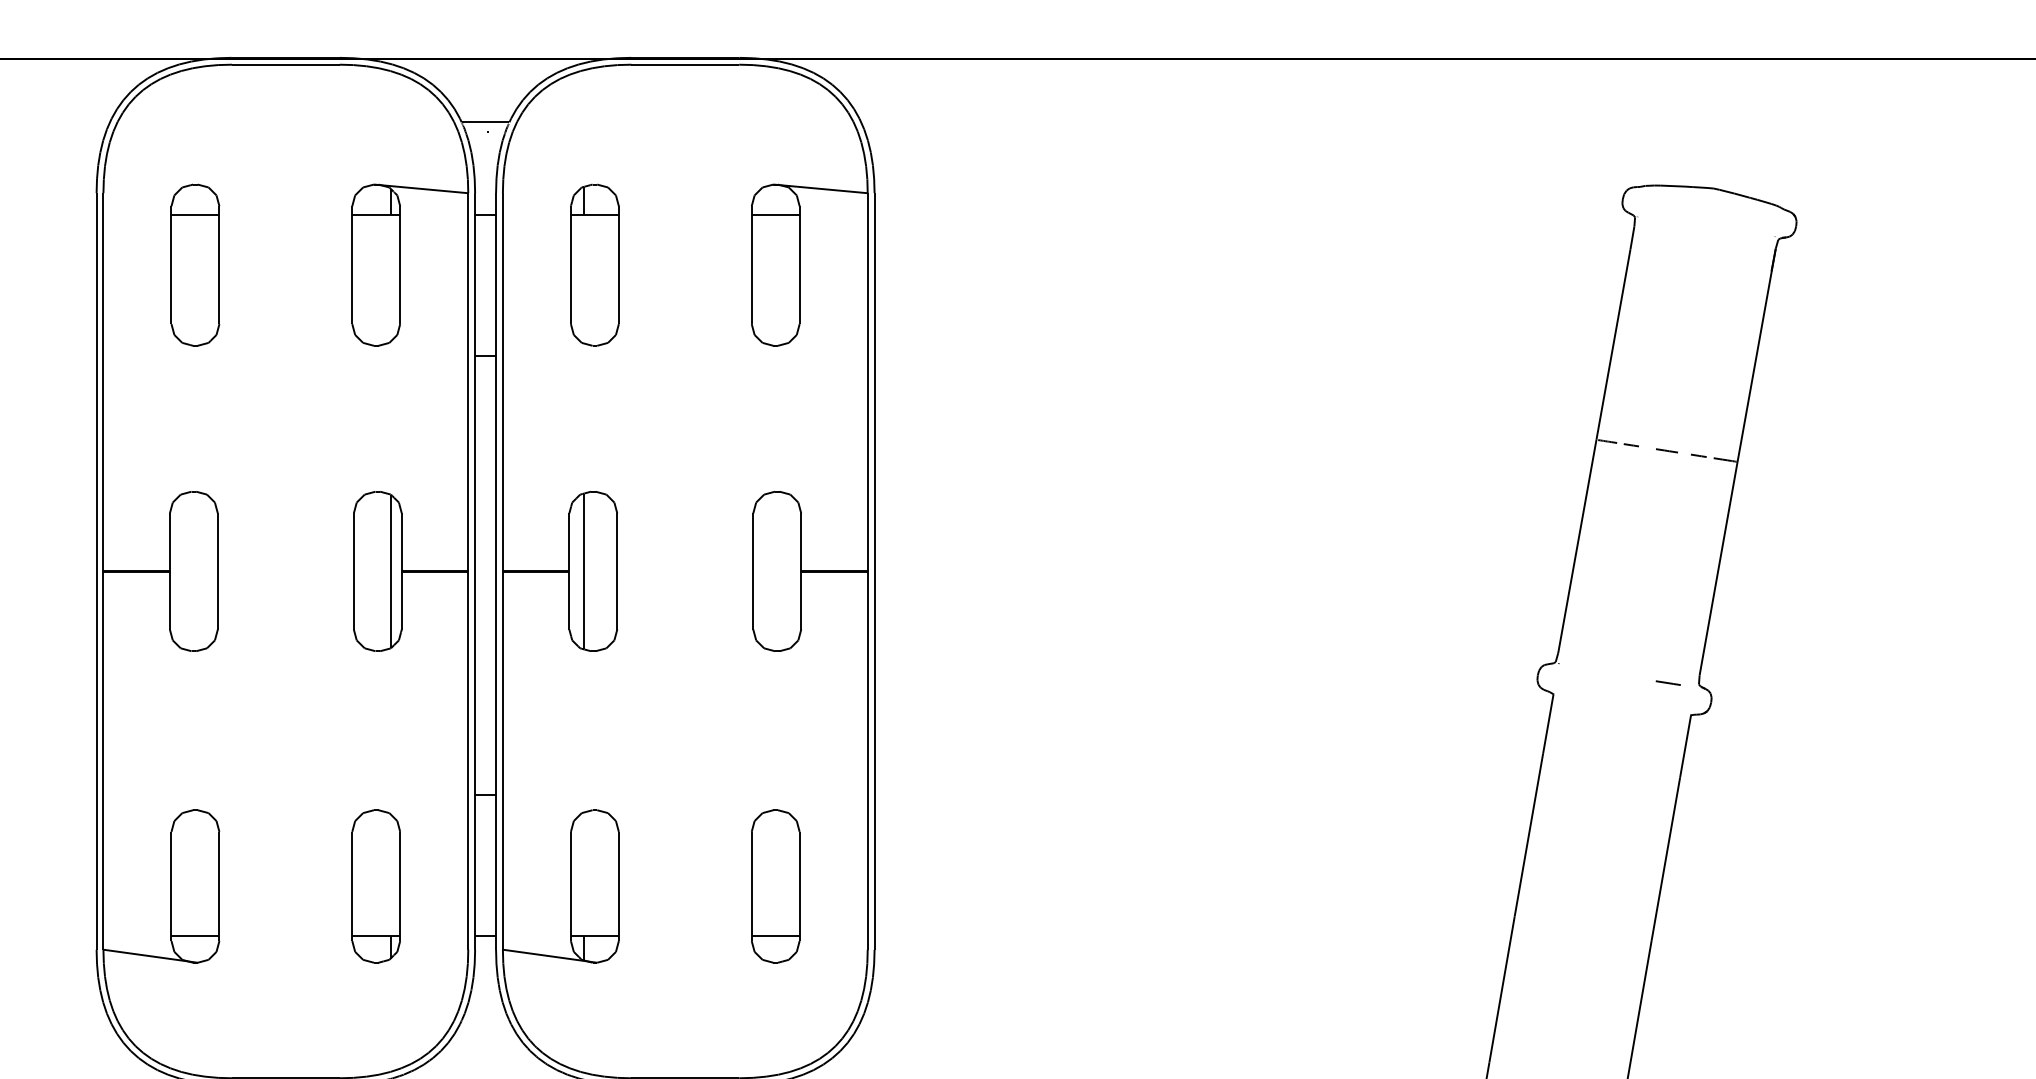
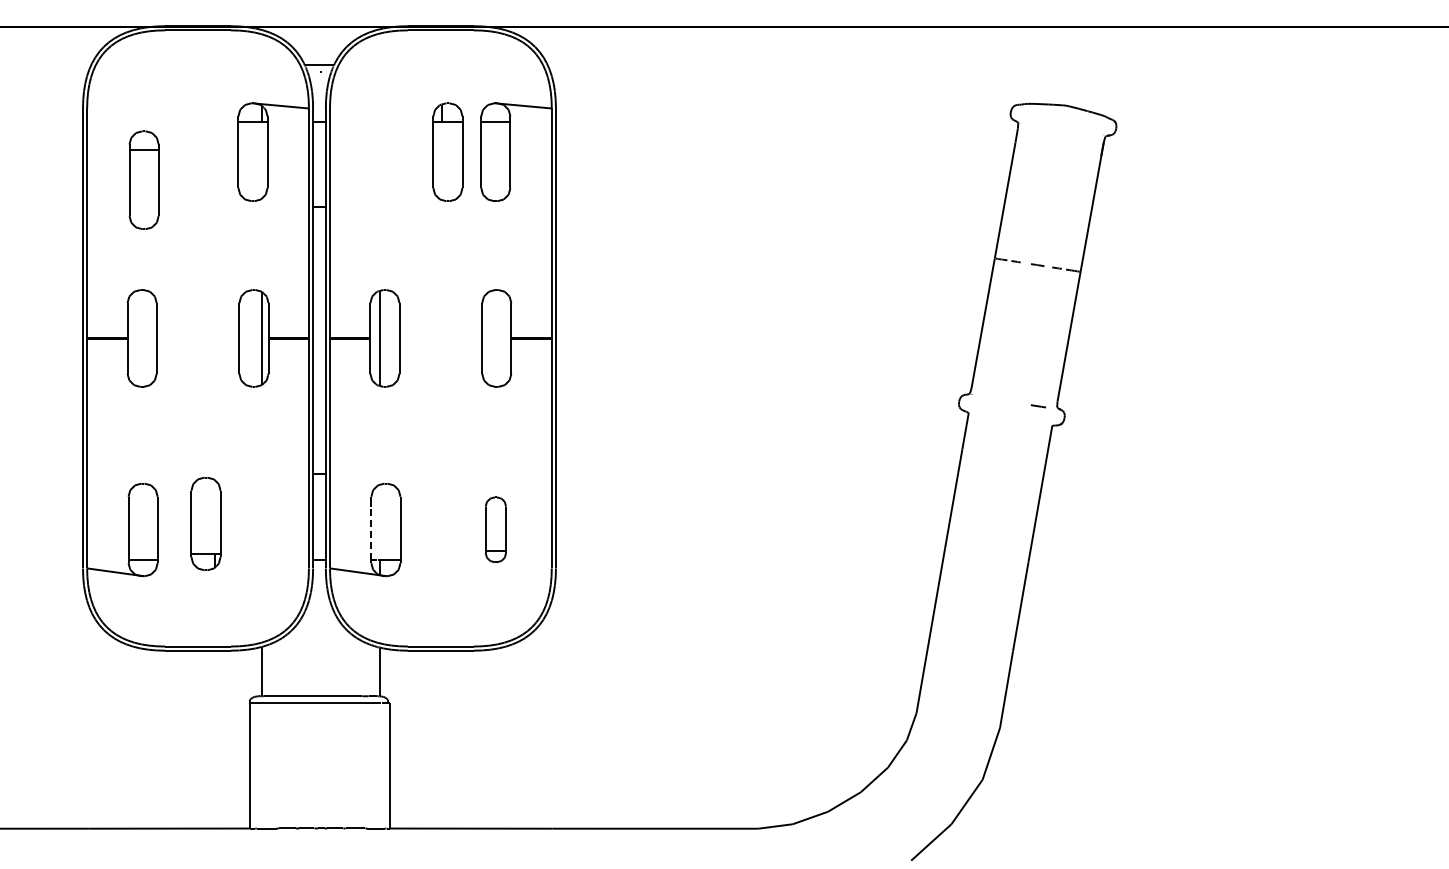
part: (194, 263) -> (143, 179), moved
part: (594, 263) -> (447, 151), moved
part: (375, 885) -> (205, 523), moved
part: (775, 885) -> (495, 529), size x0.7
line: (571, 892) -> (371, 533), solid -> dashed

